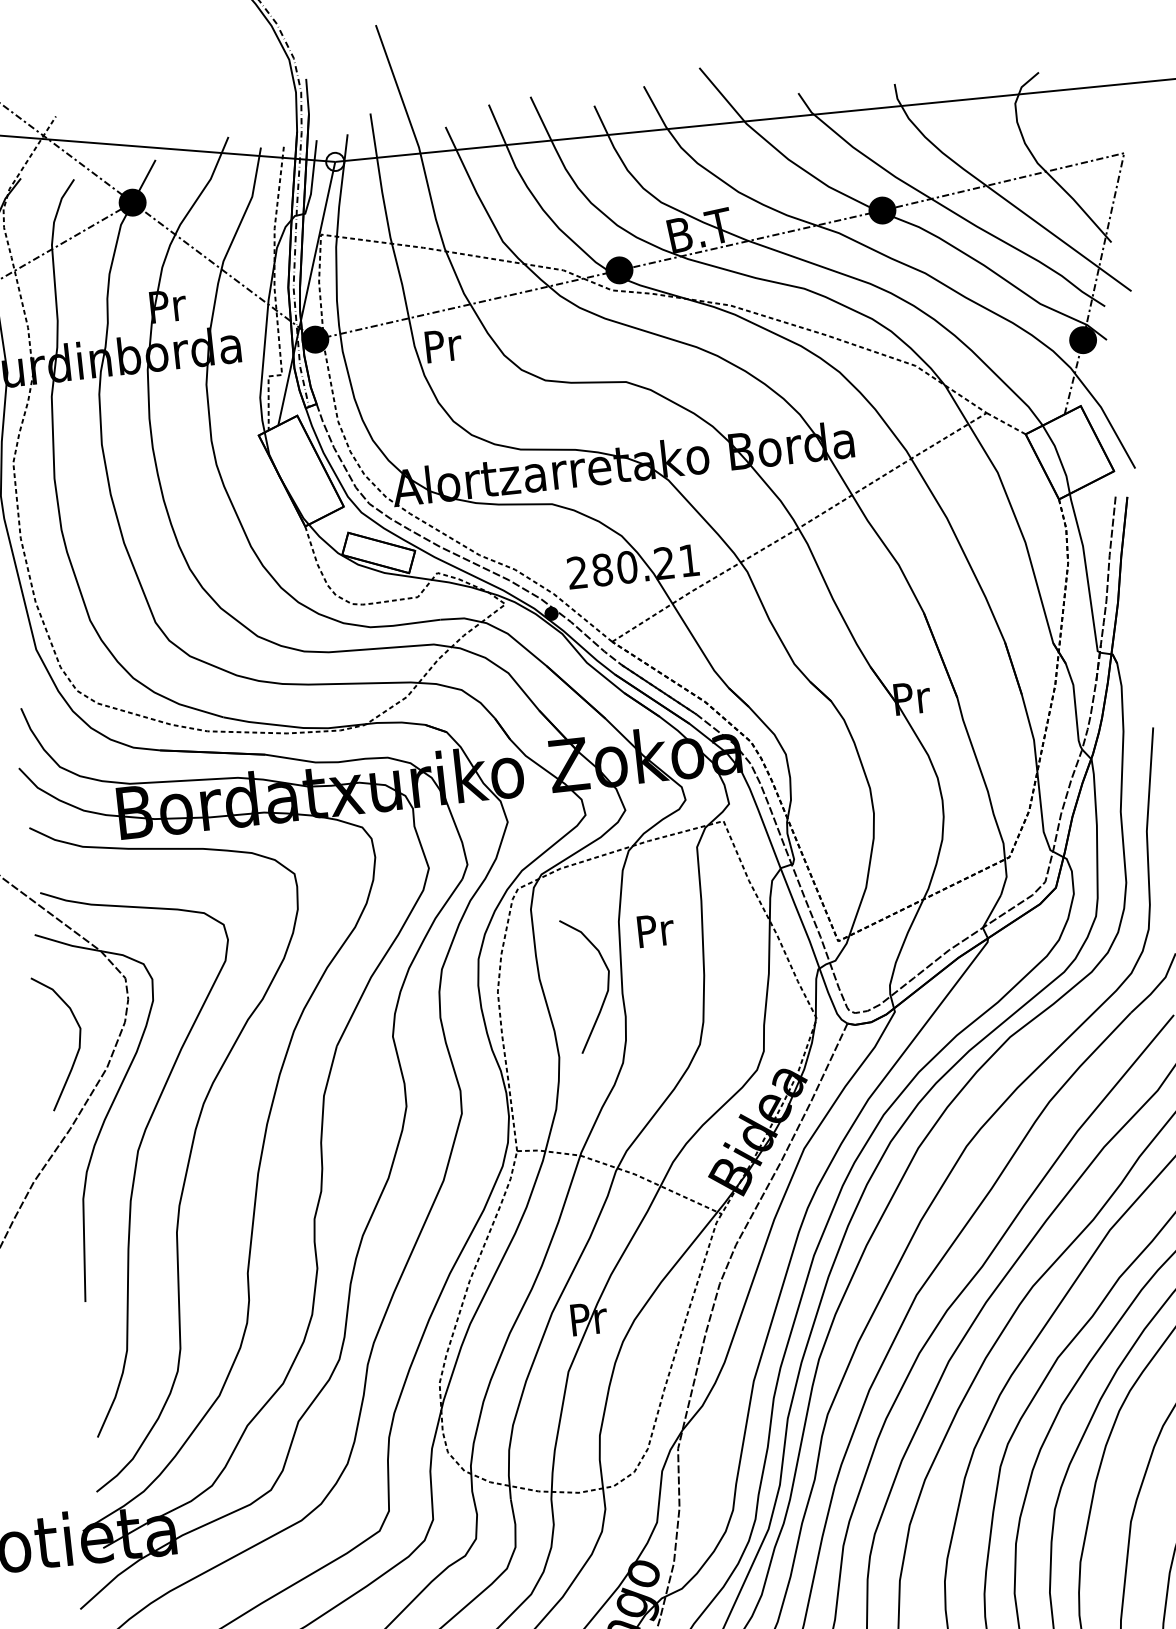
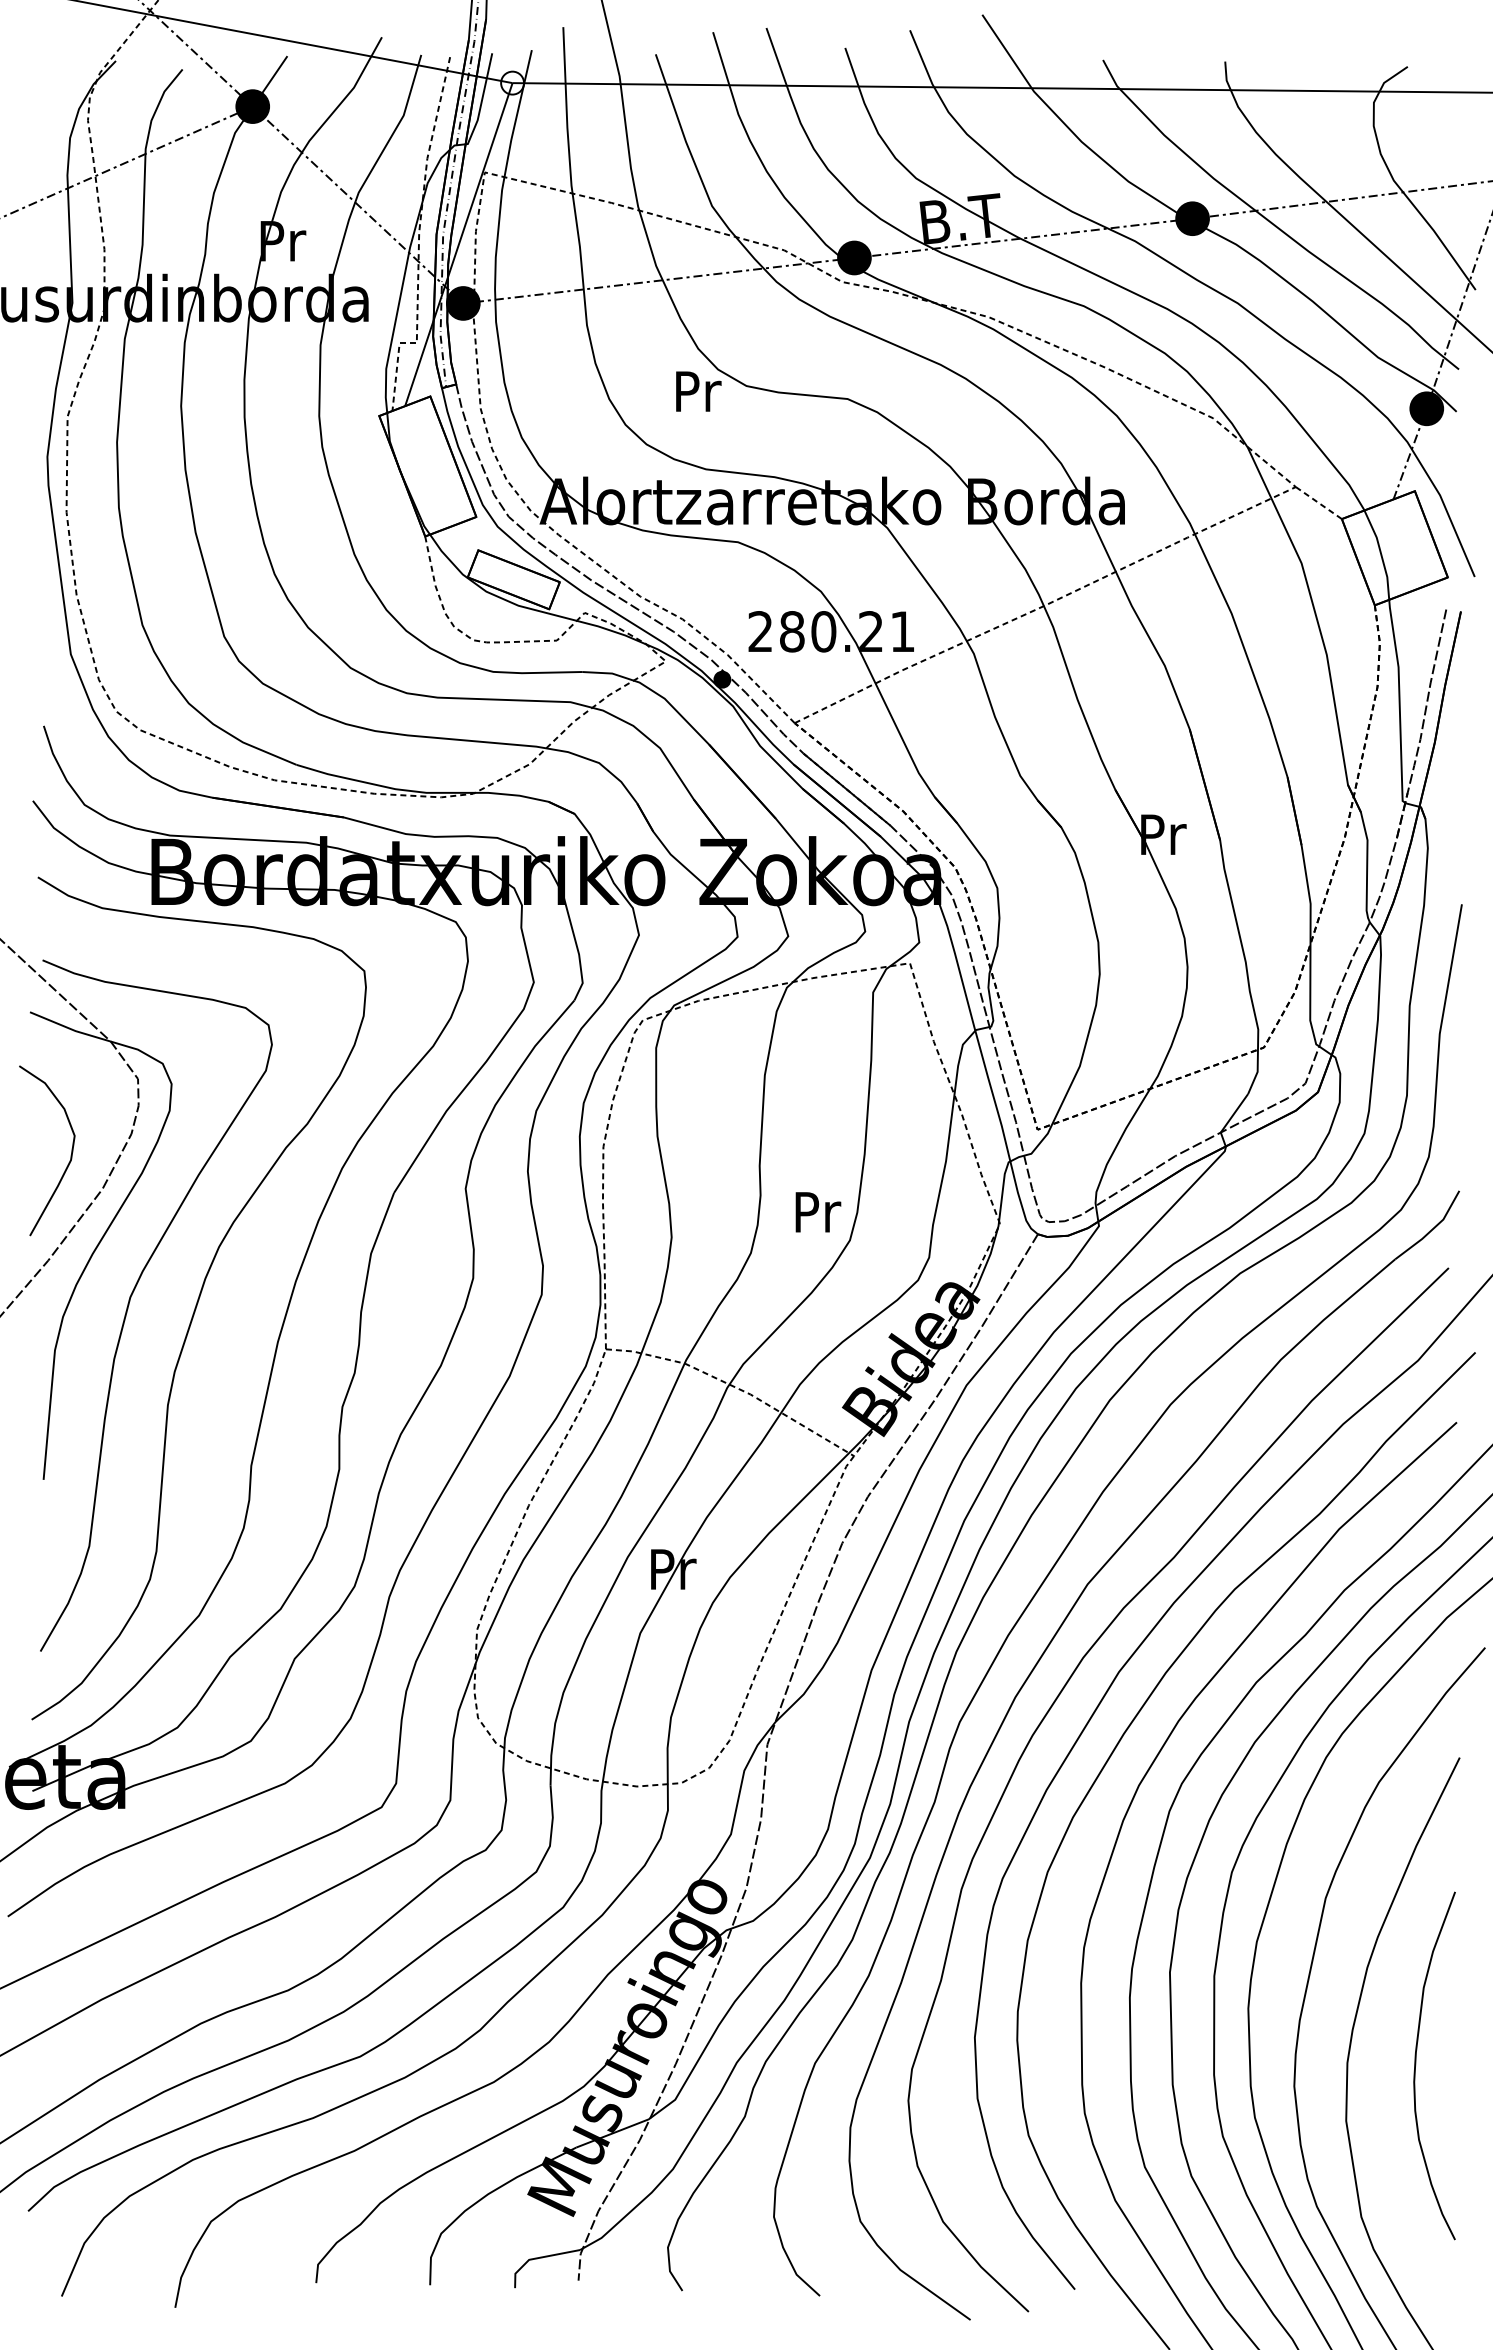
text: (443, 345) -> (698, 391), moved
text: (656, 930) -> (818, 1212), moved
curve: (607, 986) -> (741, 1155), removed

